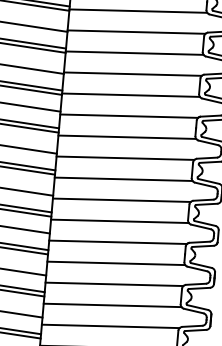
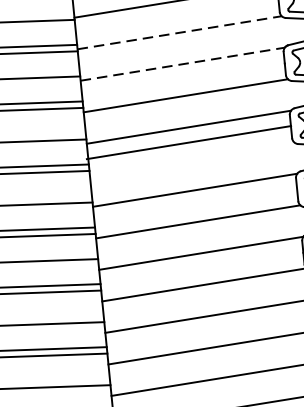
line: (131, 95) -> (180, 33), solid -> dashed
line: (129, 116) -> (183, 64), solid -> dashed
line: (123, 178) -> (188, 141), moved

